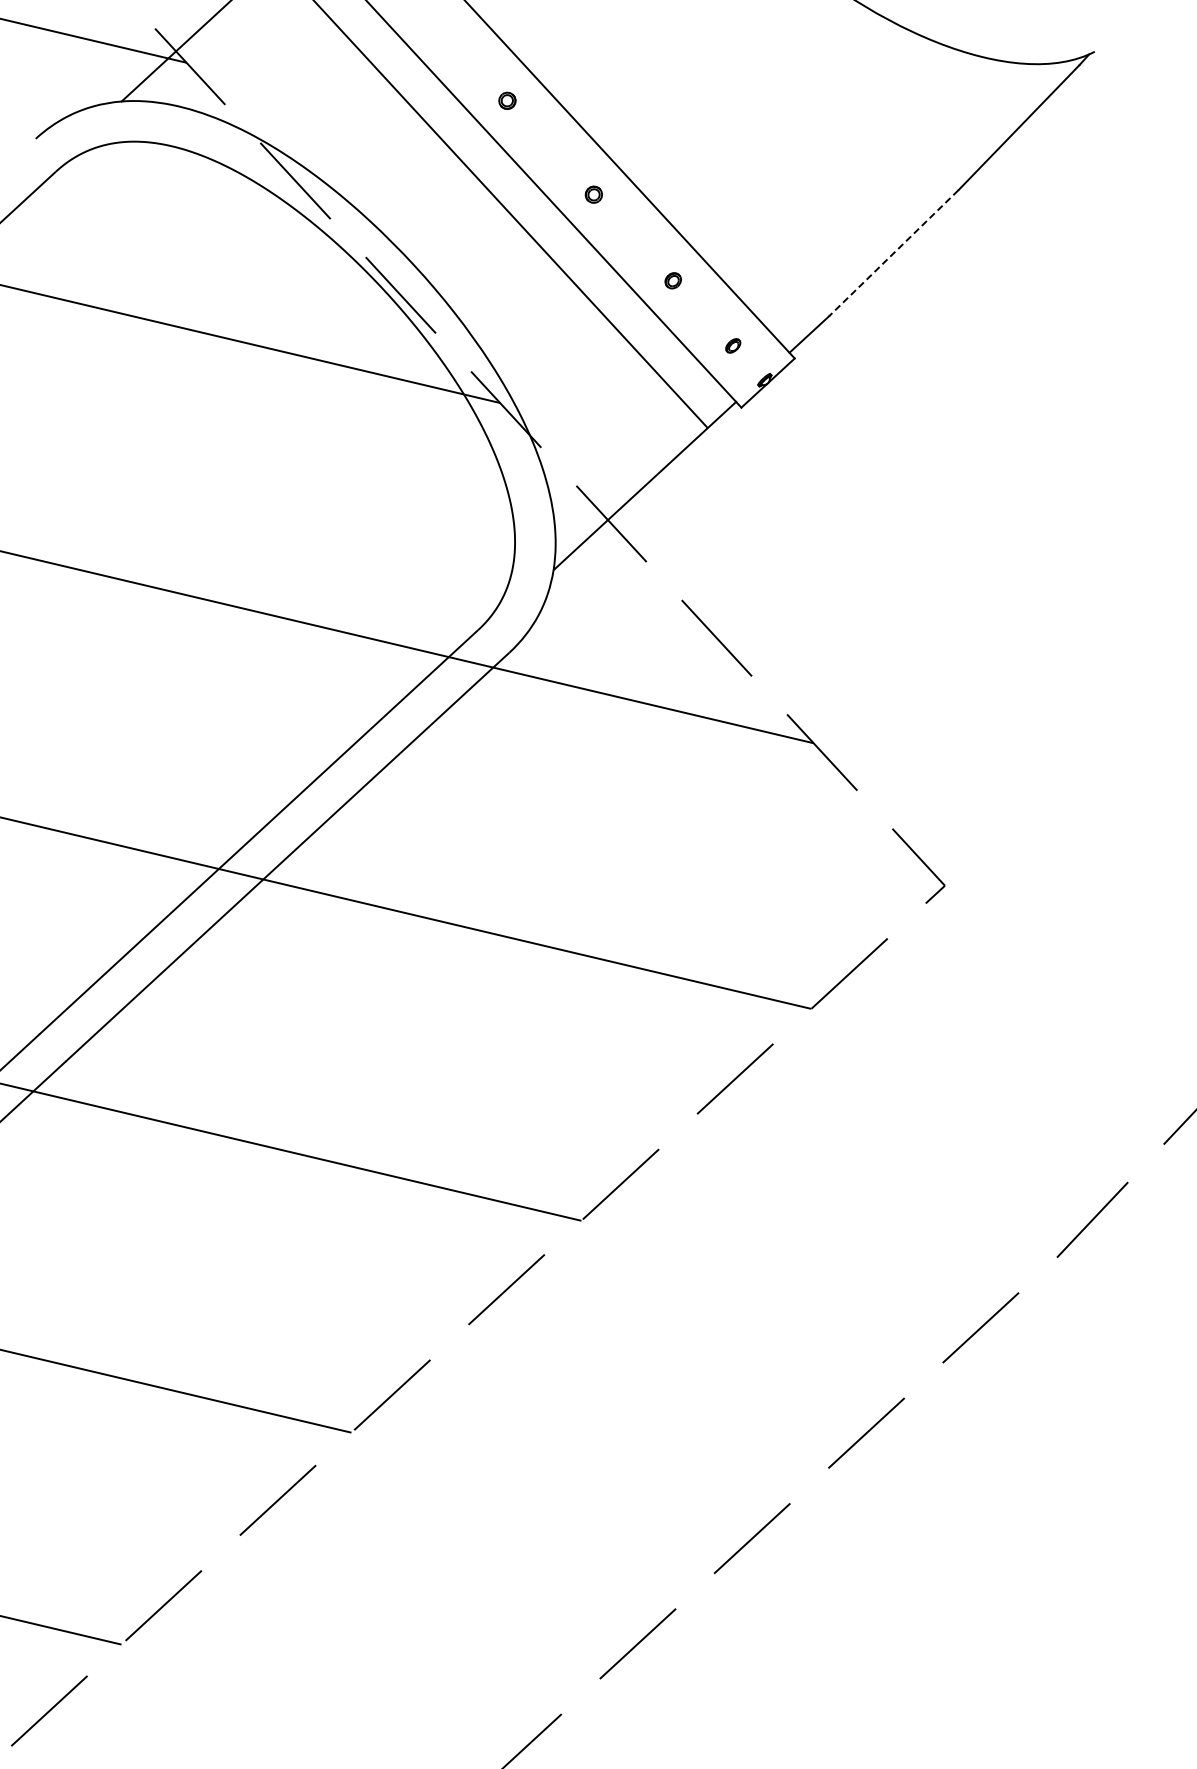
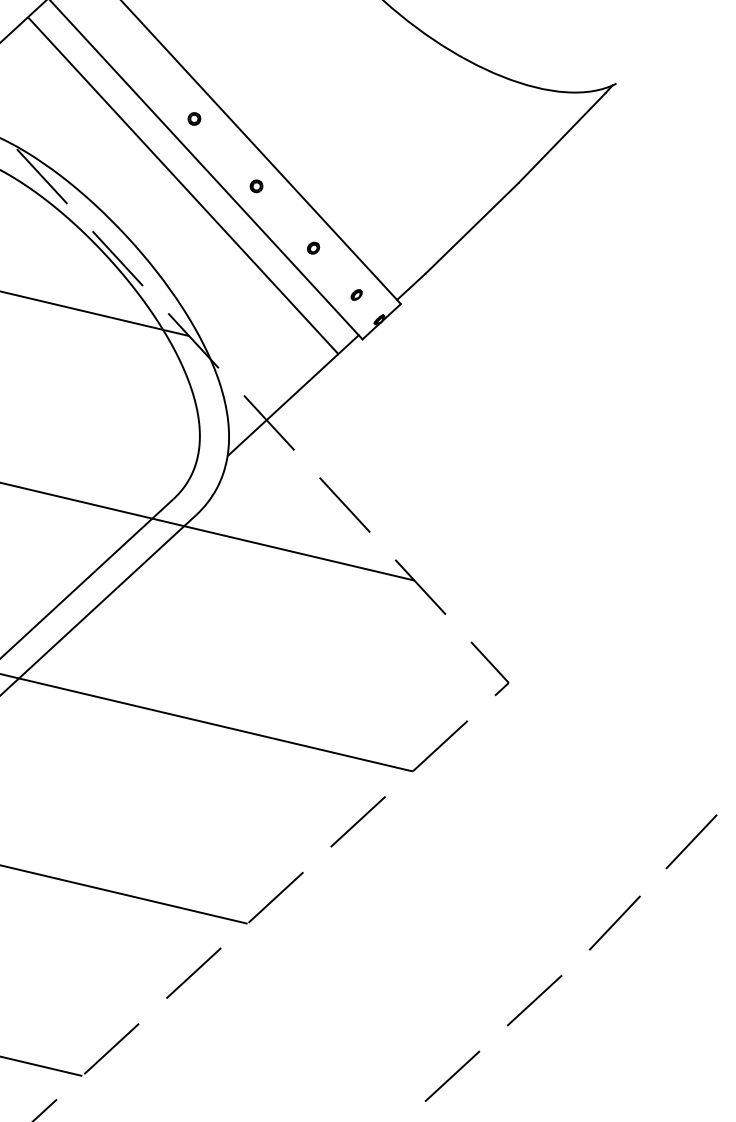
line: (893, 253) -> (471, 228), dashed -> solid

